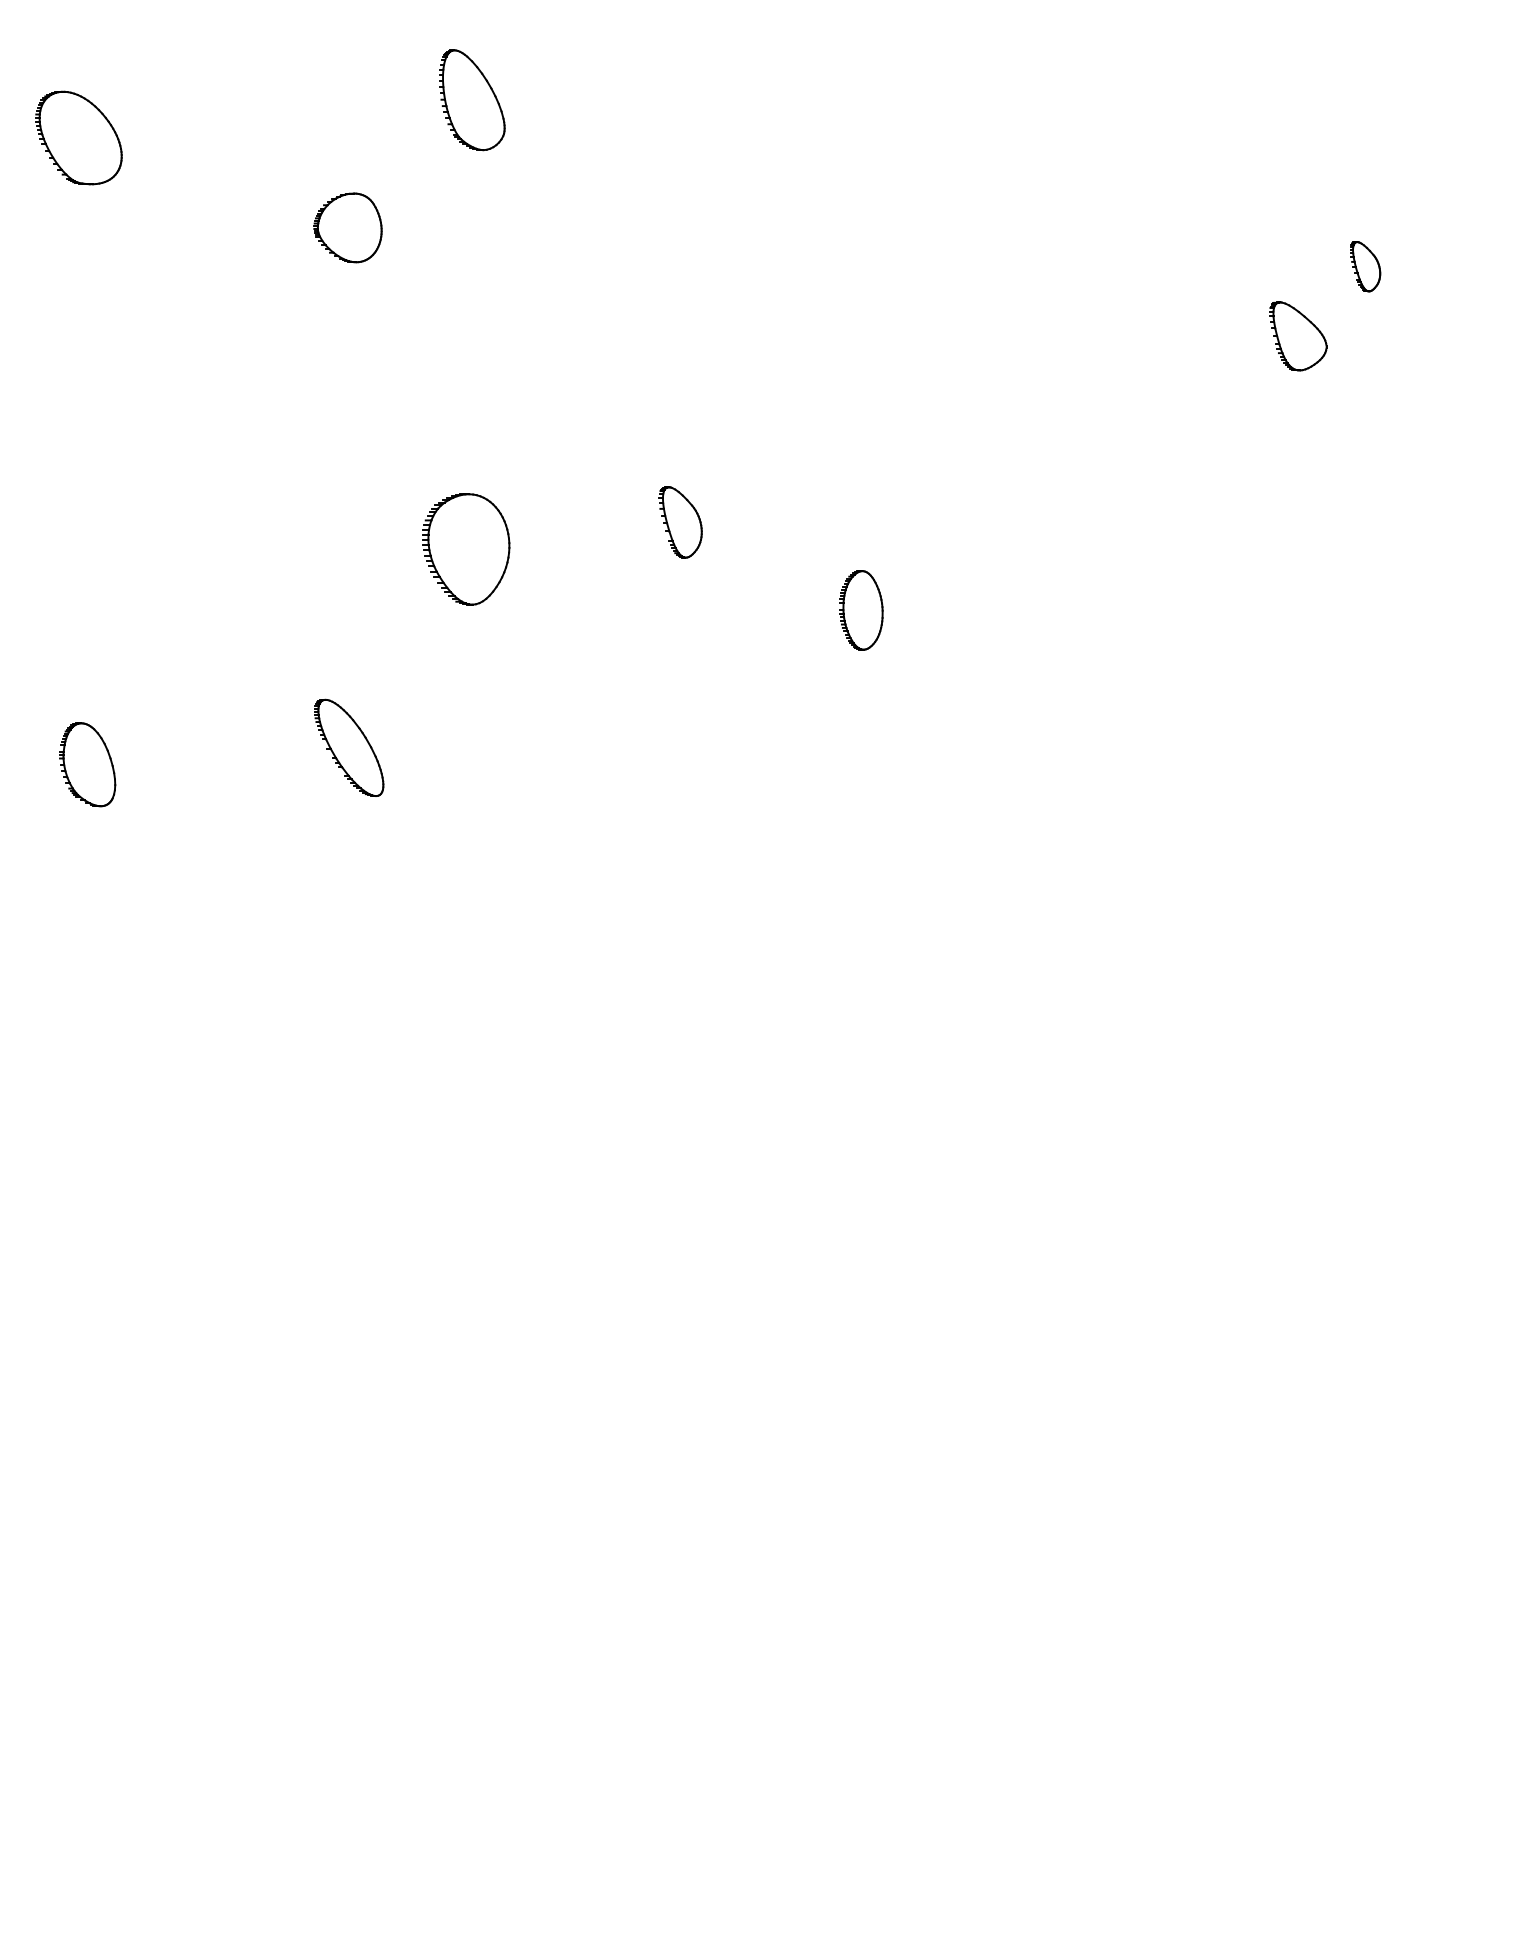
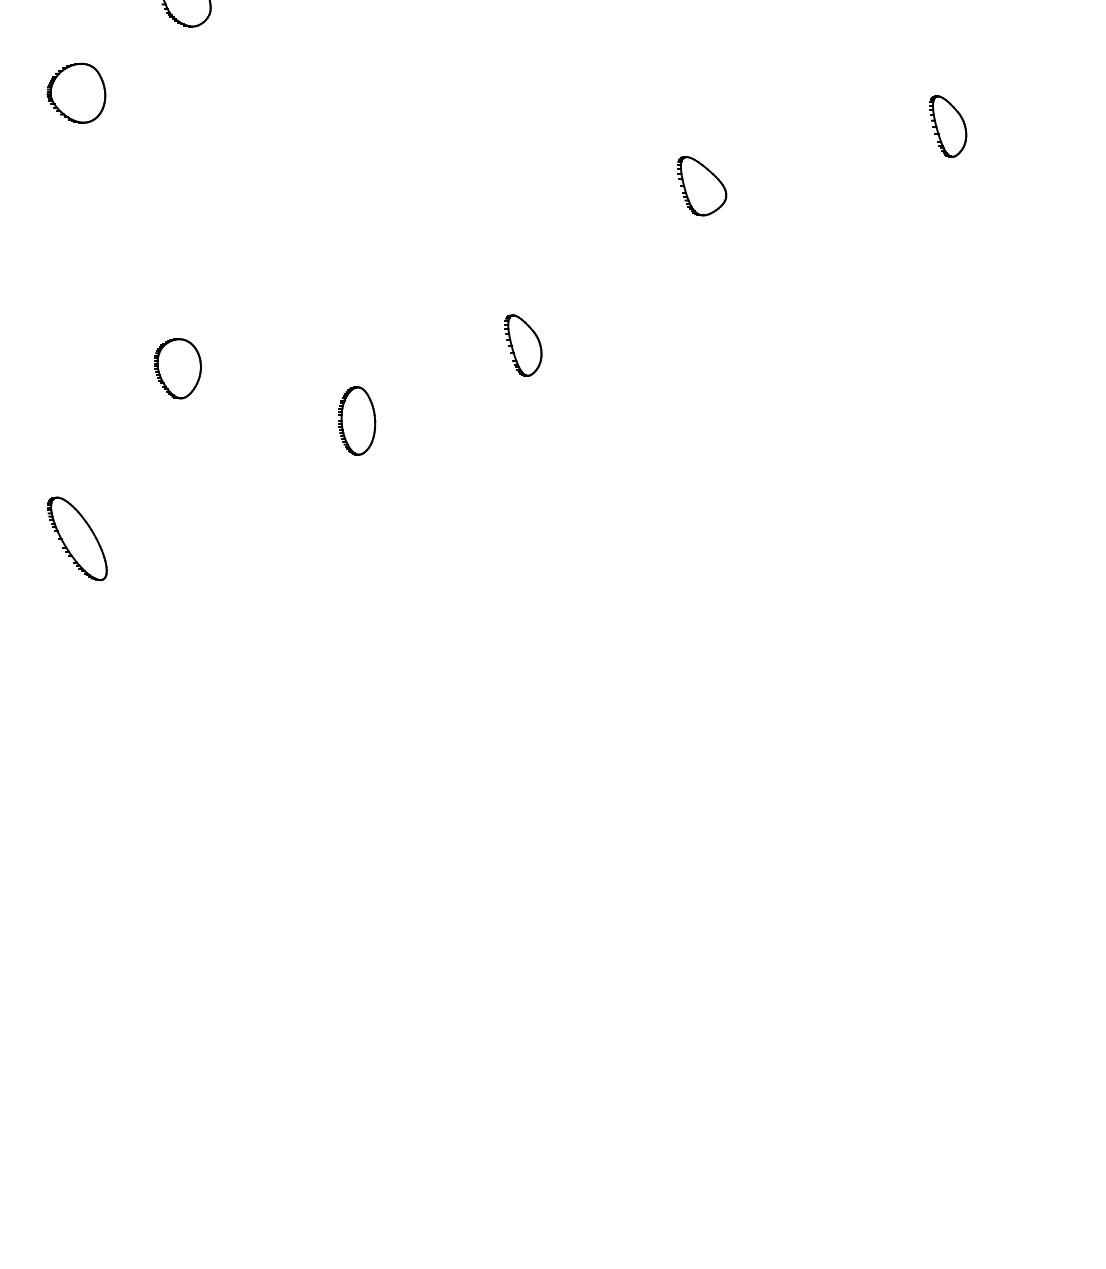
part: (1365, 266) -> (948, 126), size x1.43
part: (1298, 336) -> (702, 186), moved
part: (680, 522) -> (523, 345), moved
part: (466, 549) -> (177, 368), size x0.62
part: (861, 610) -> (357, 421), moved

